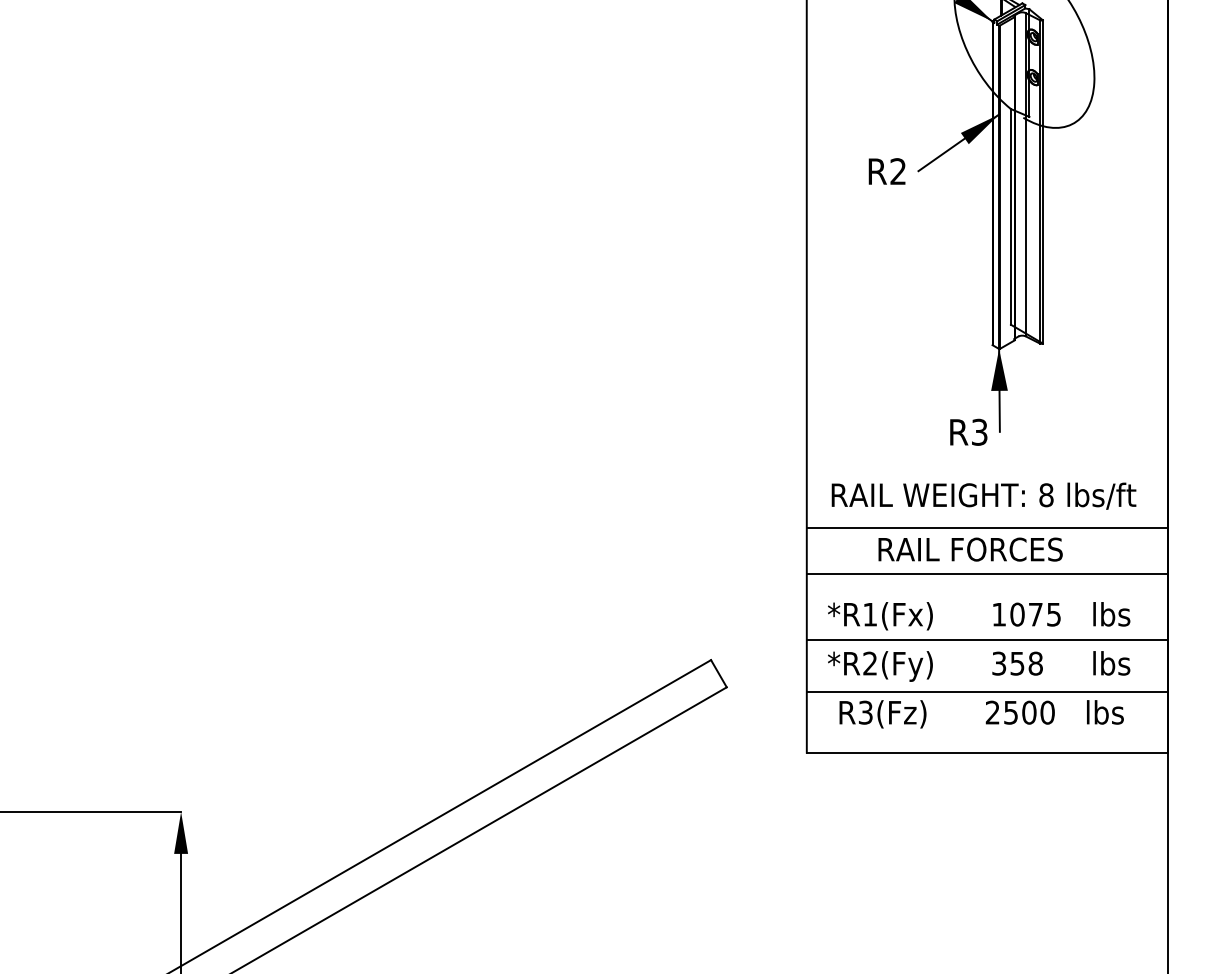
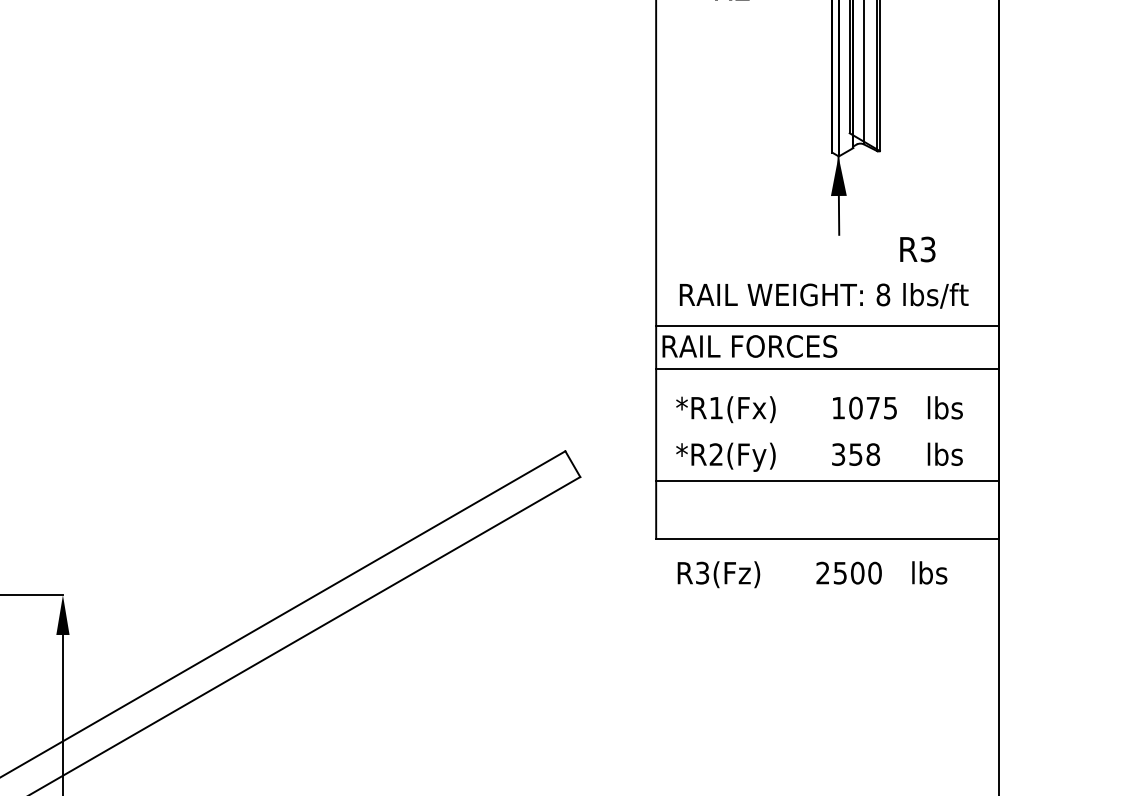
text: (968, 431) -> (917, 248), moved
text: (970, 549) -> (749, 346), moved
line: (987, 639) -> (827, 431), removed
text: (981, 714) -> (812, 574), moved

